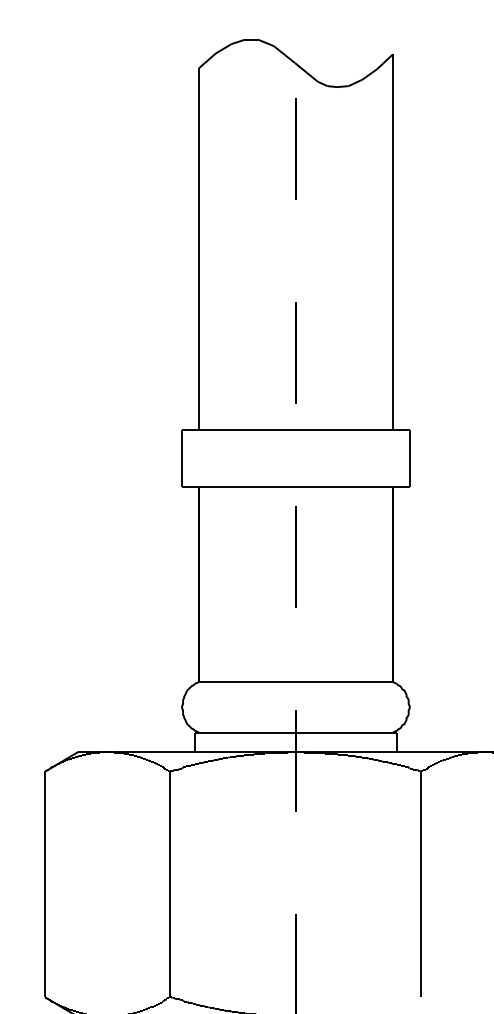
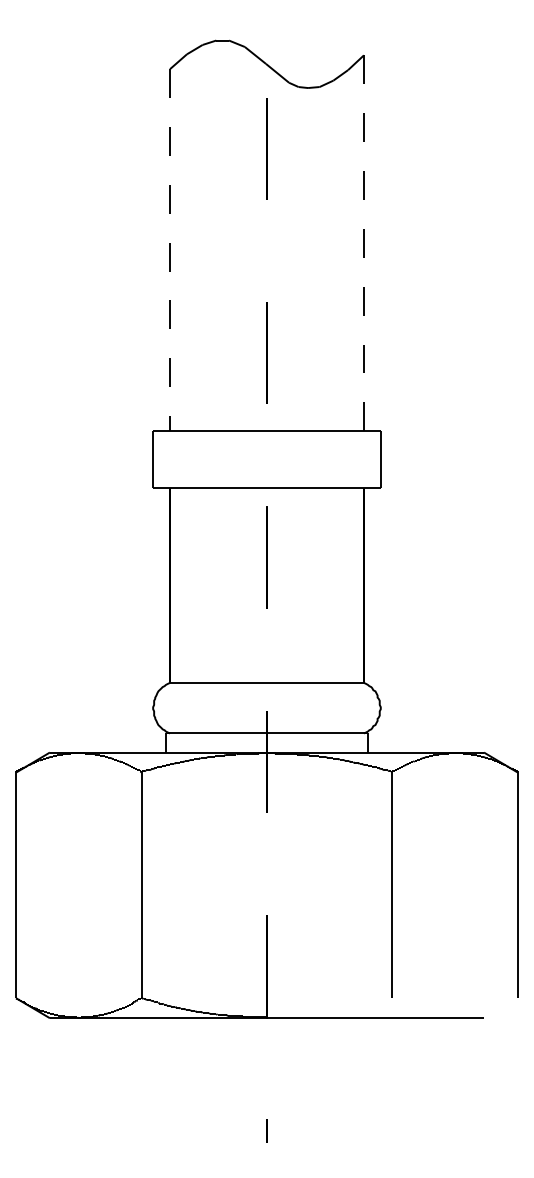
line: (392, 242) -> (363, 243), solid -> dashed
line: (199, 248) -> (170, 249), solid -> dashed

